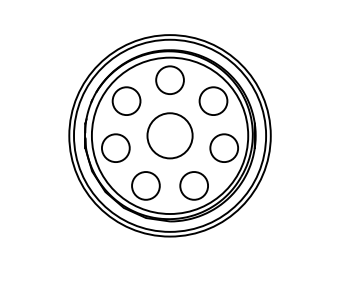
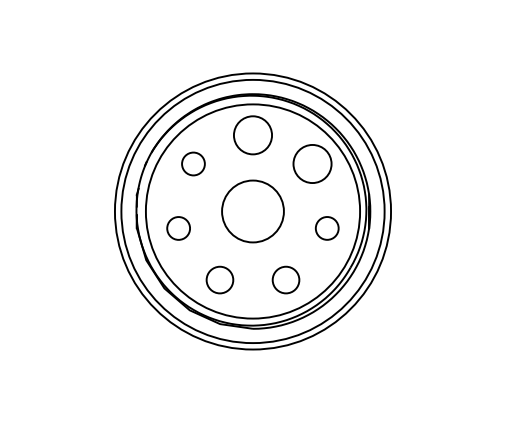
circle: (126, 100) -> (193, 163), size x0.6
circle: (115, 148) -> (178, 228), size x0.6
circle: (224, 148) -> (327, 228), size x0.6
circle: (145, 185) -> (219, 279), size x0.7
circle: (193, 185) -> (285, 279), size x0.7

